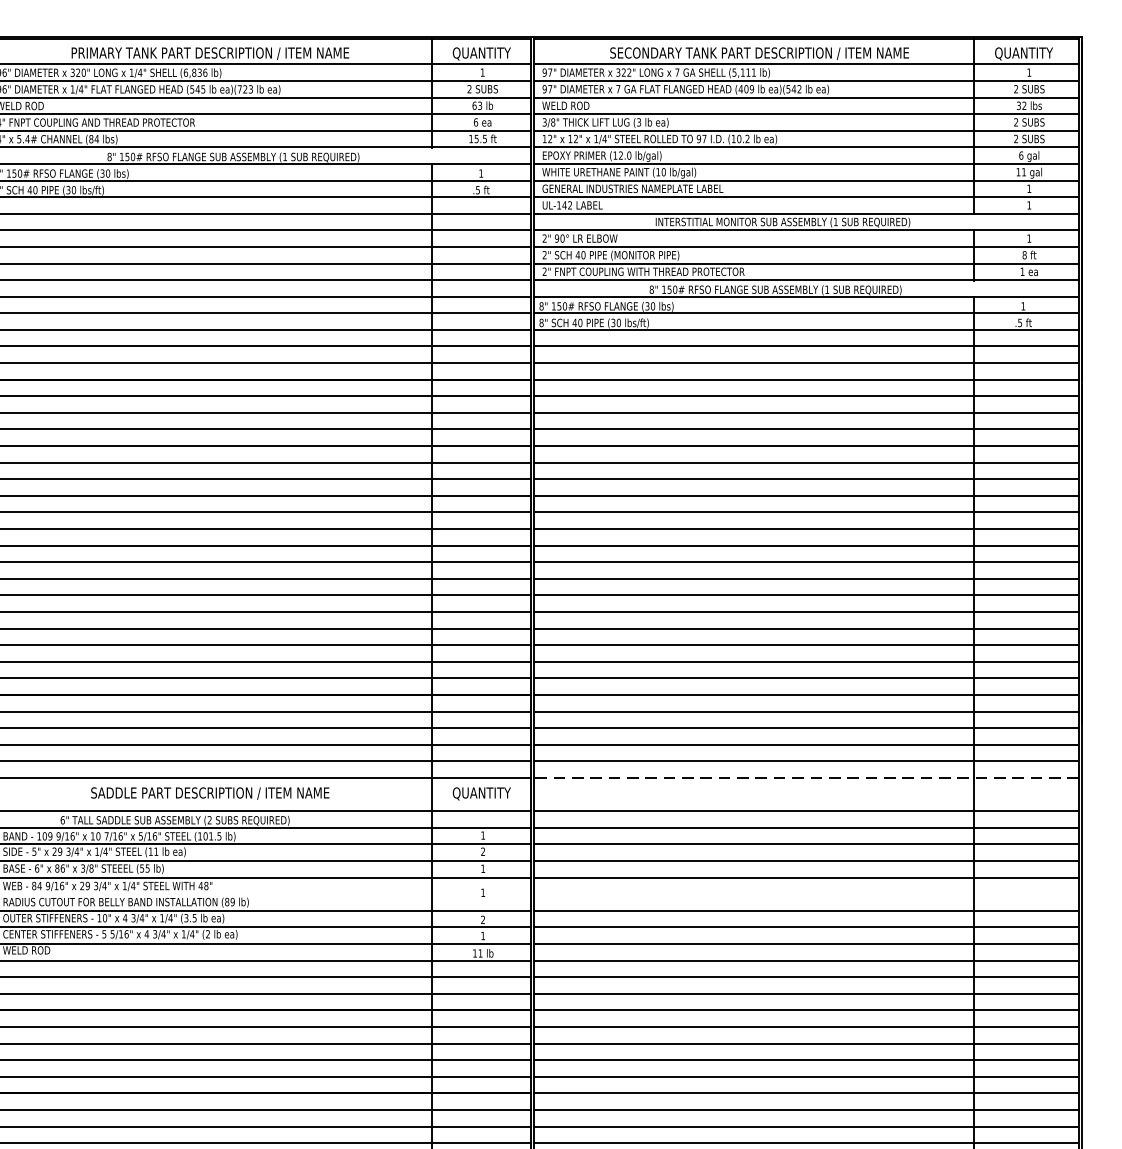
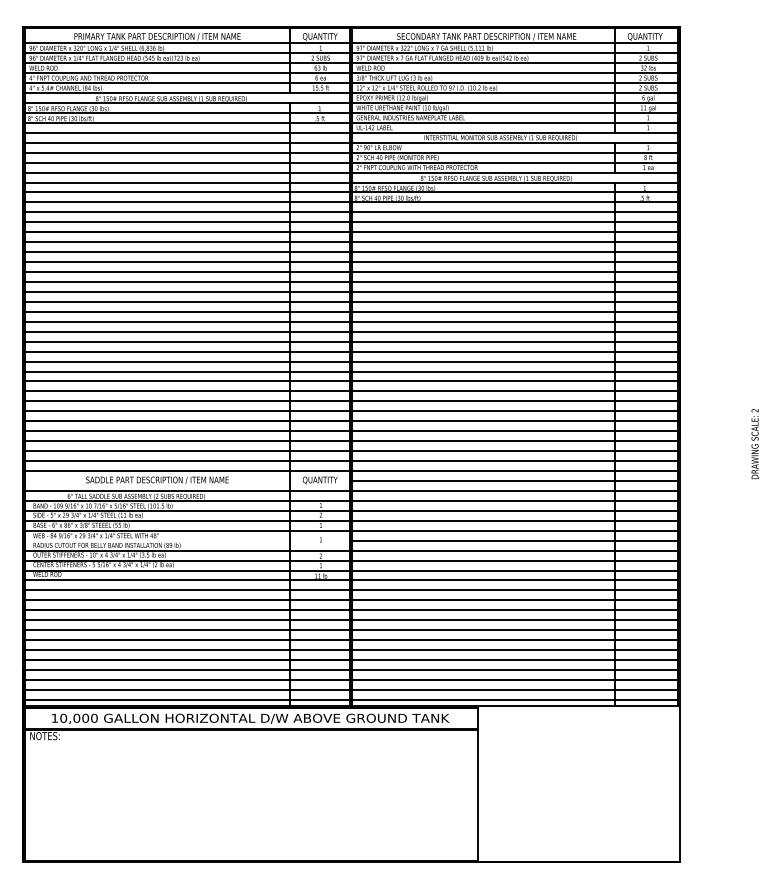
line: (805, 778) -> (514, 471), dashed -> solid
line: (805, 793) -> (514, 480), added
line: (805, 893) -> (514, 540), added

